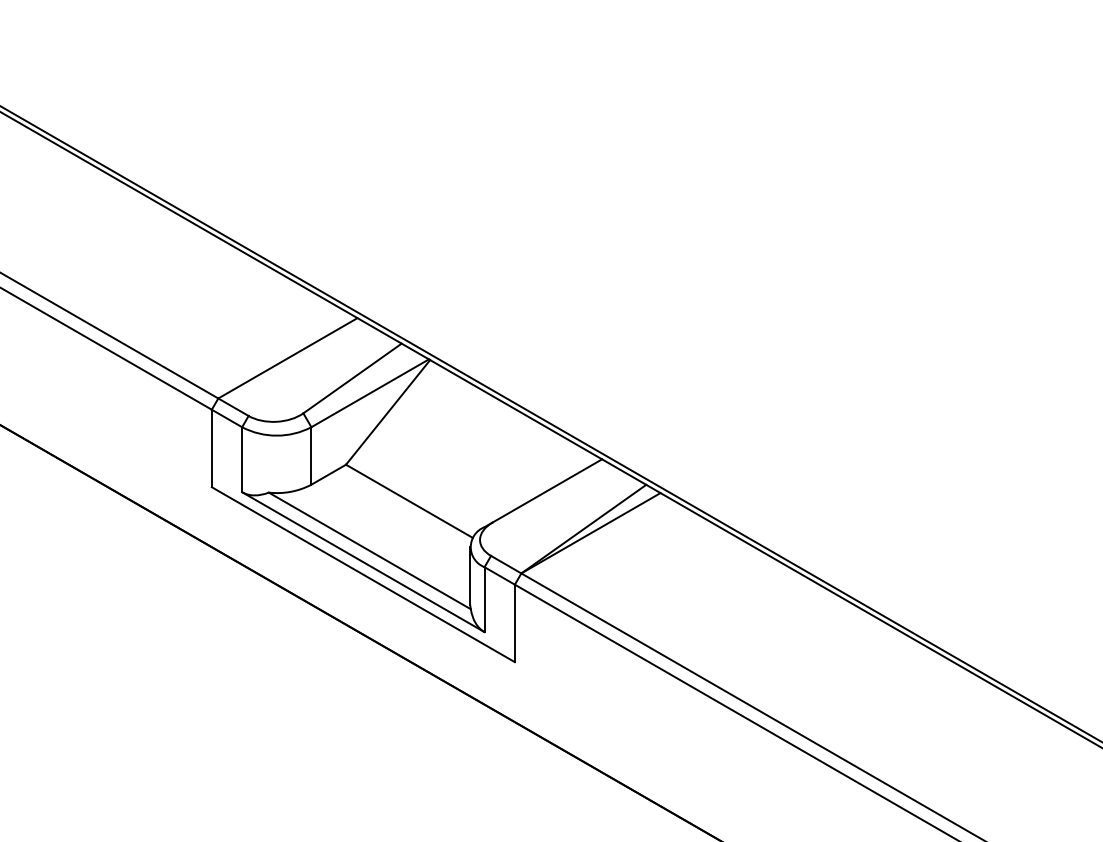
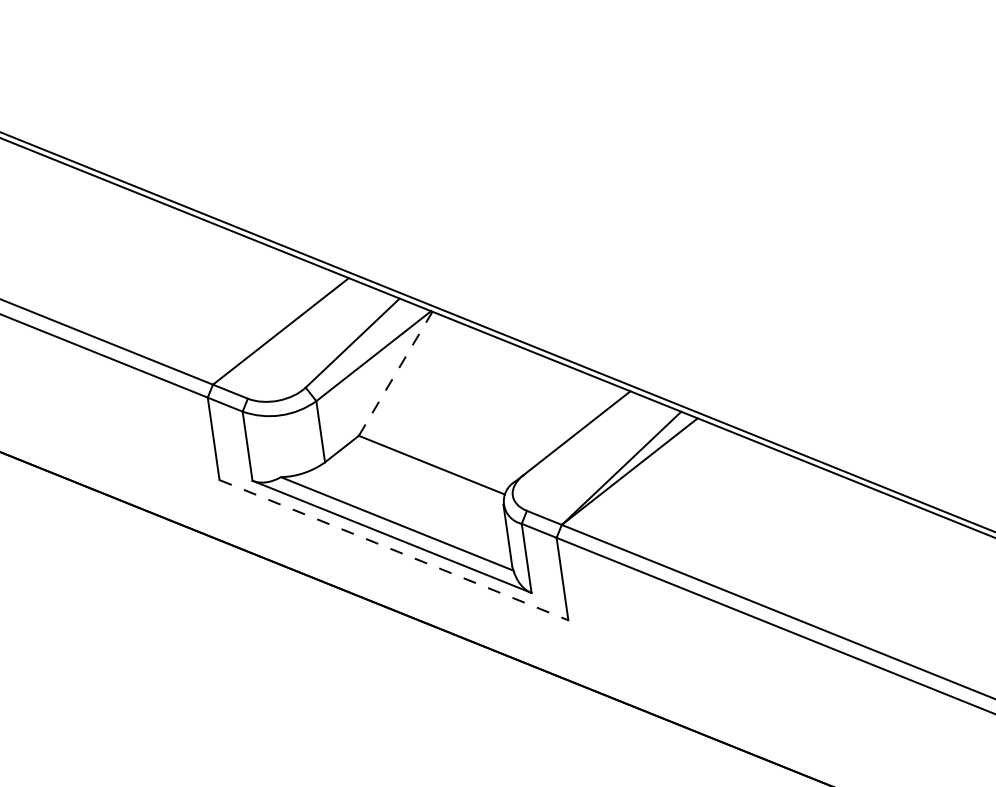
line: (388, 412) -> (396, 373), solid -> dashed
line: (363, 574) -> (394, 549), solid -> dashed

